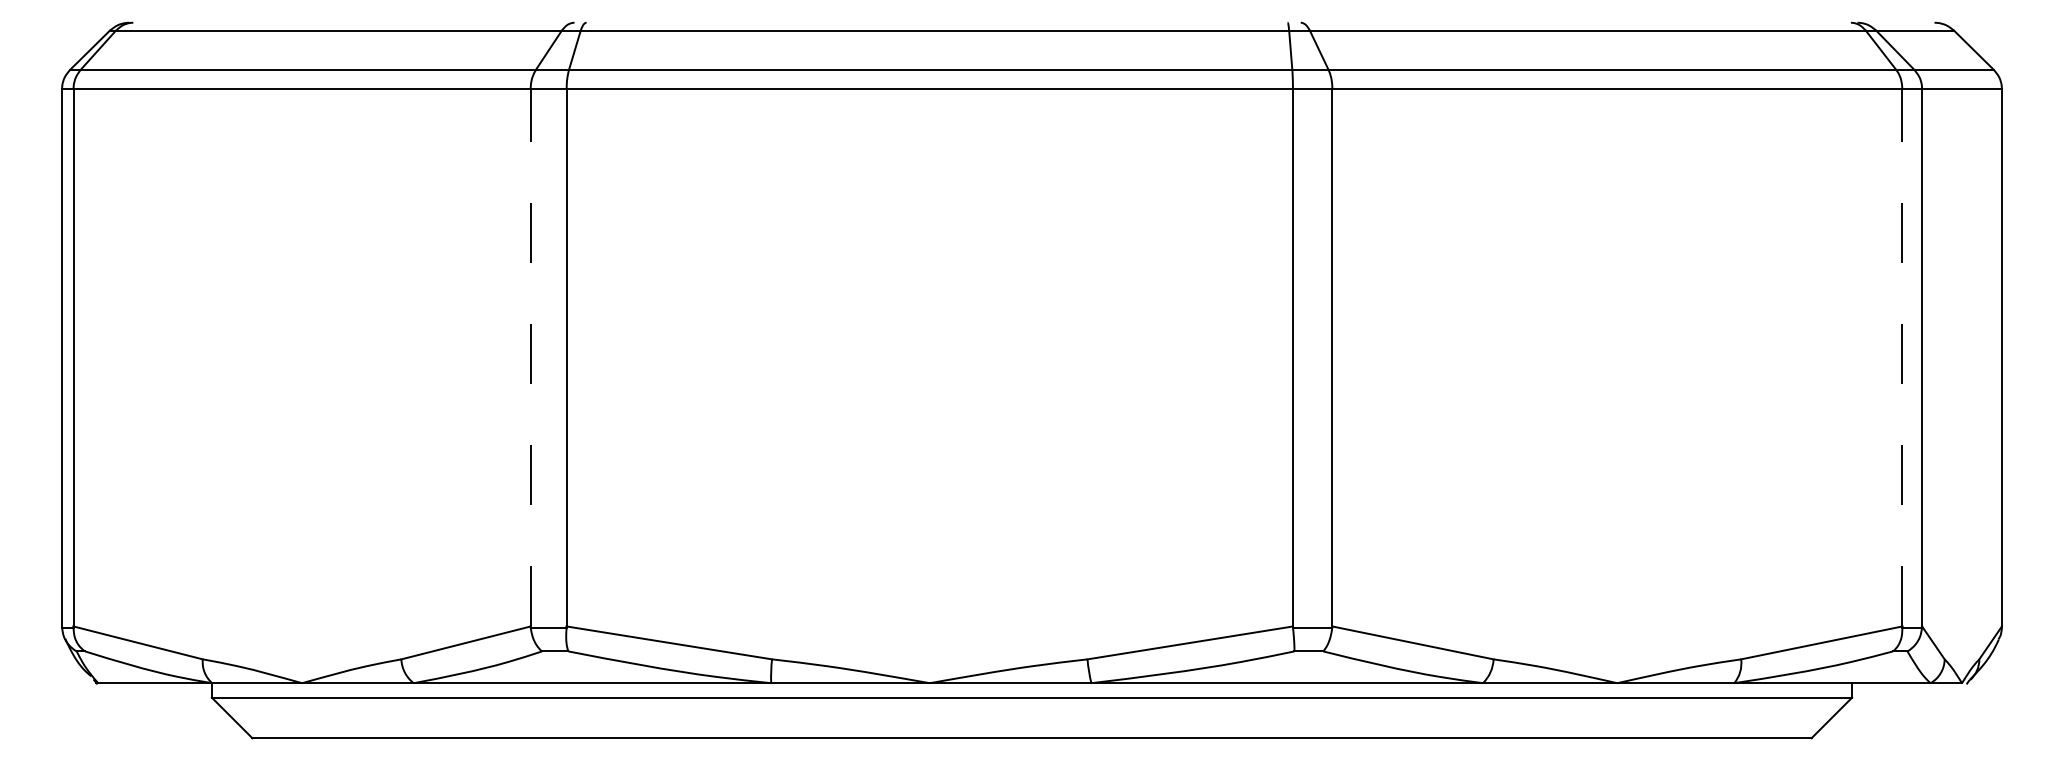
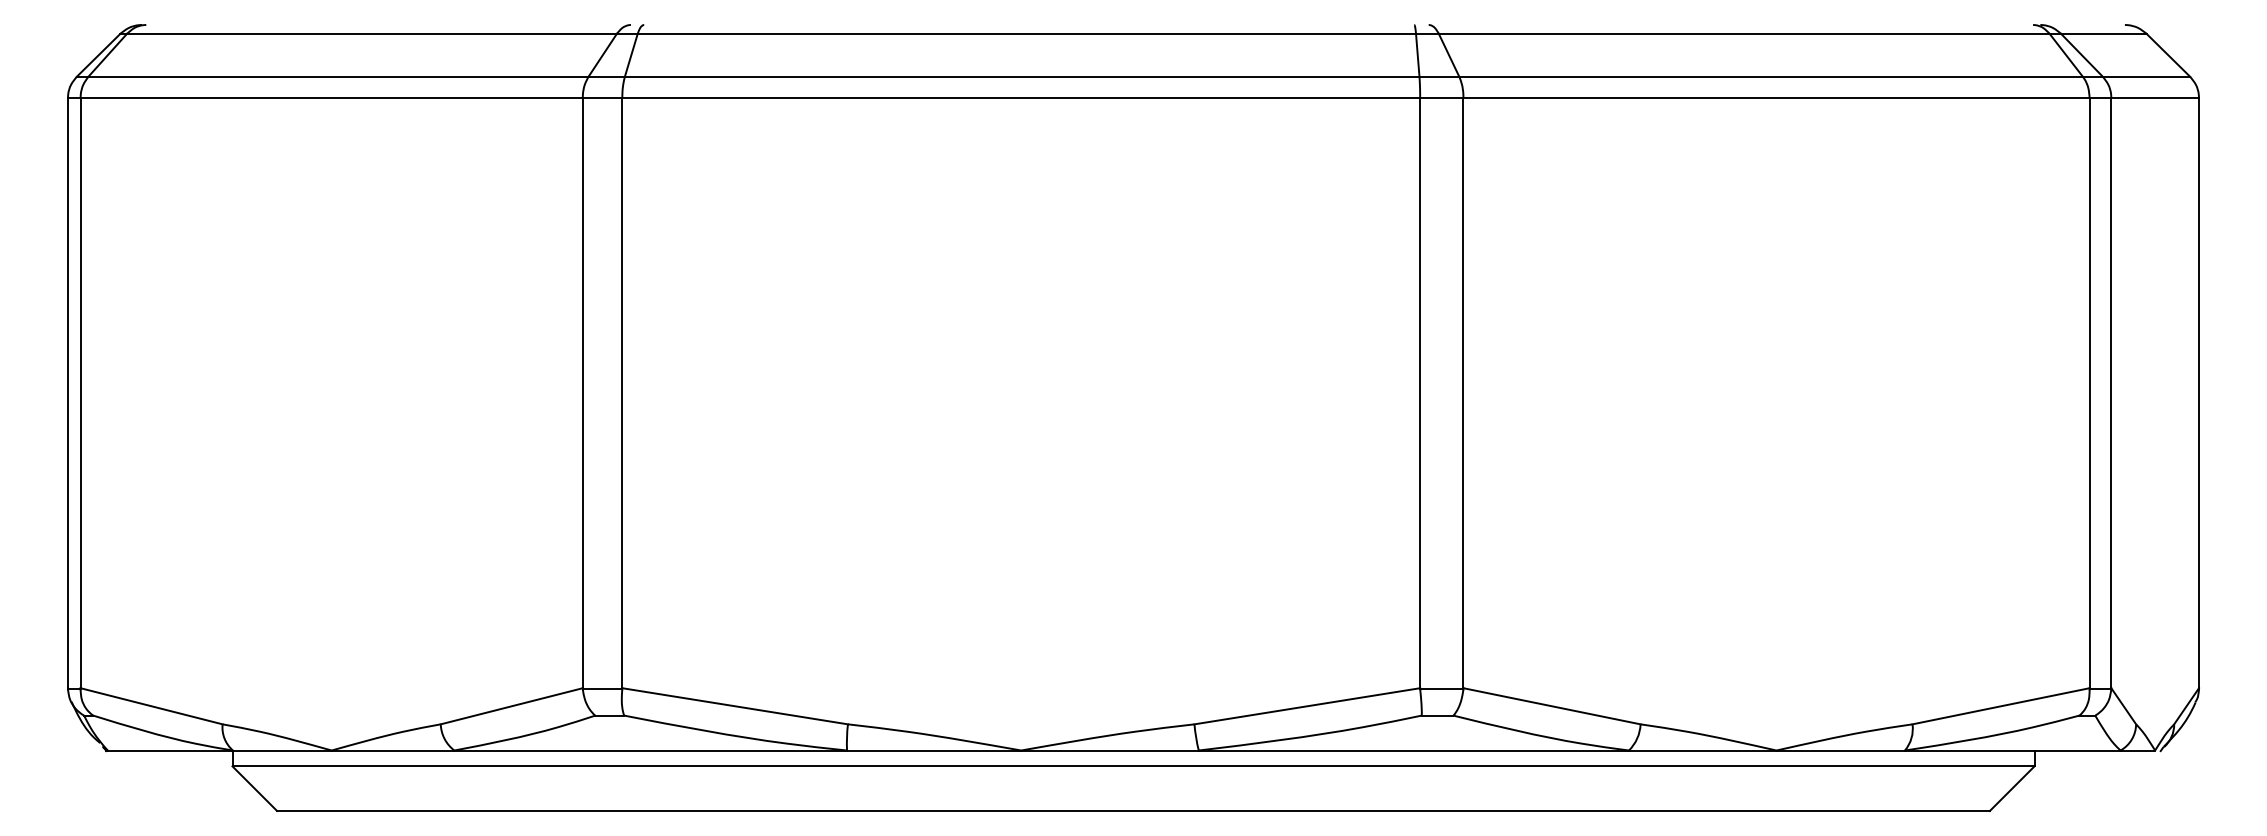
line: (530, 357) -> (582, 392), dashed -> solid
line: (1902, 357) -> (2089, 392), dashed -> solid

